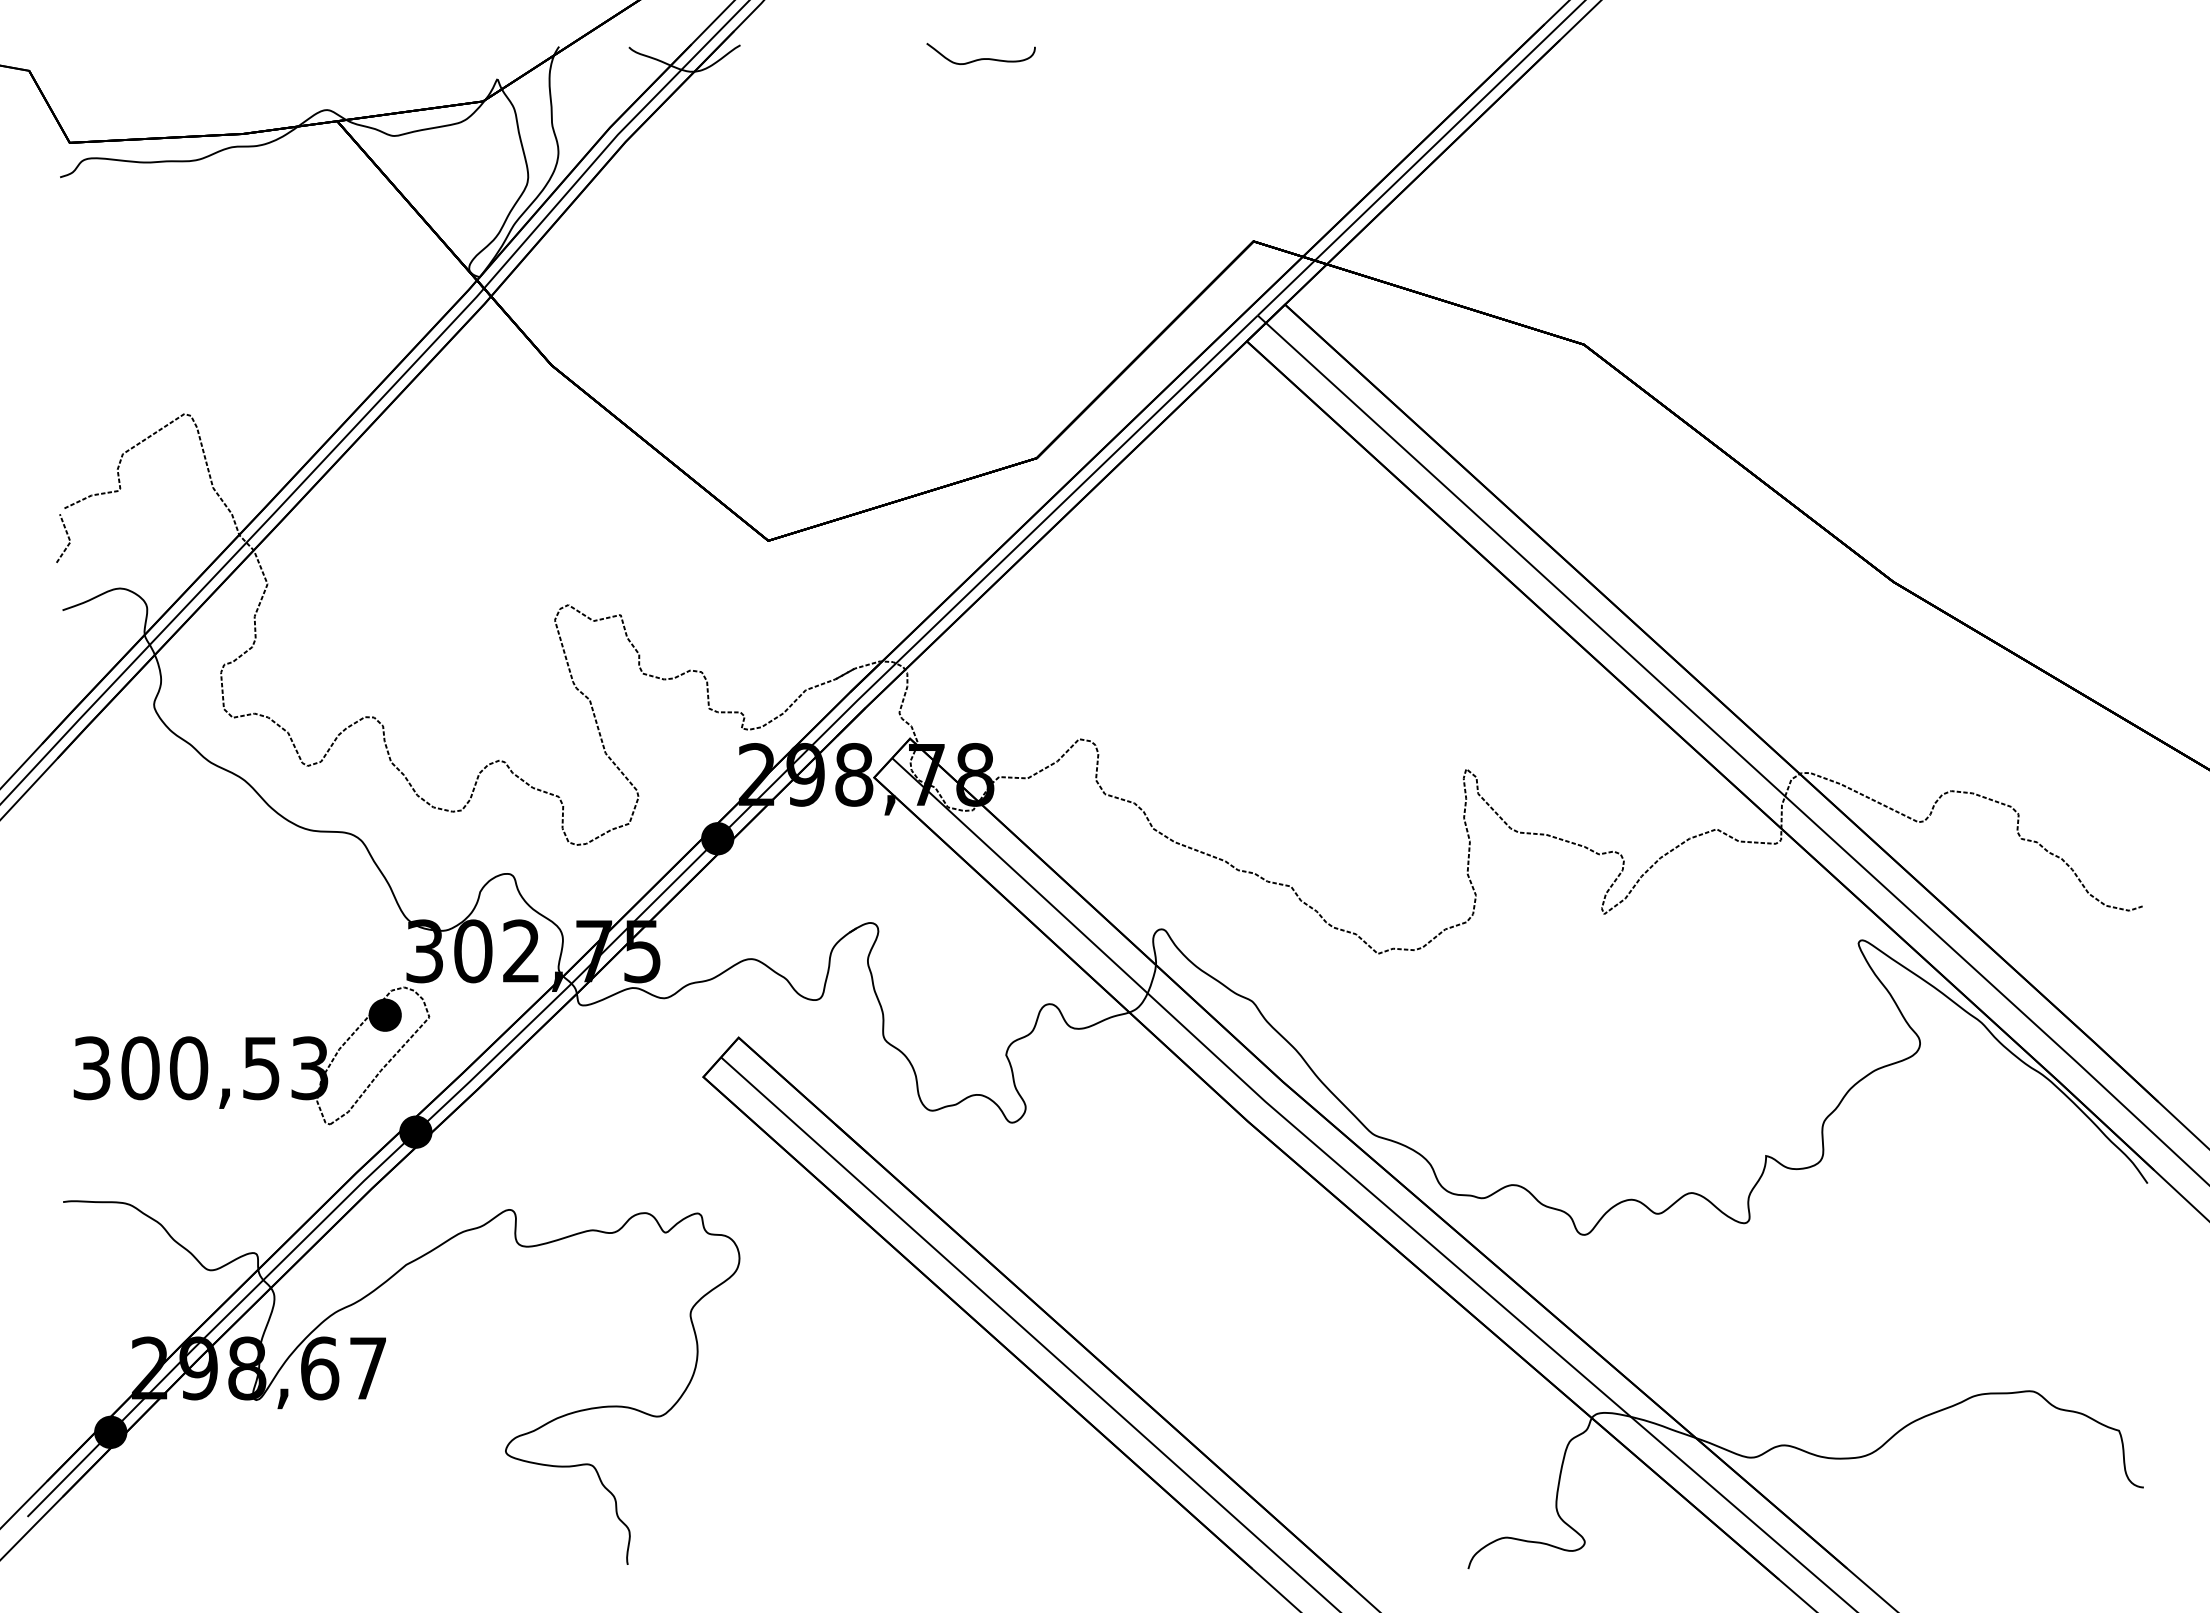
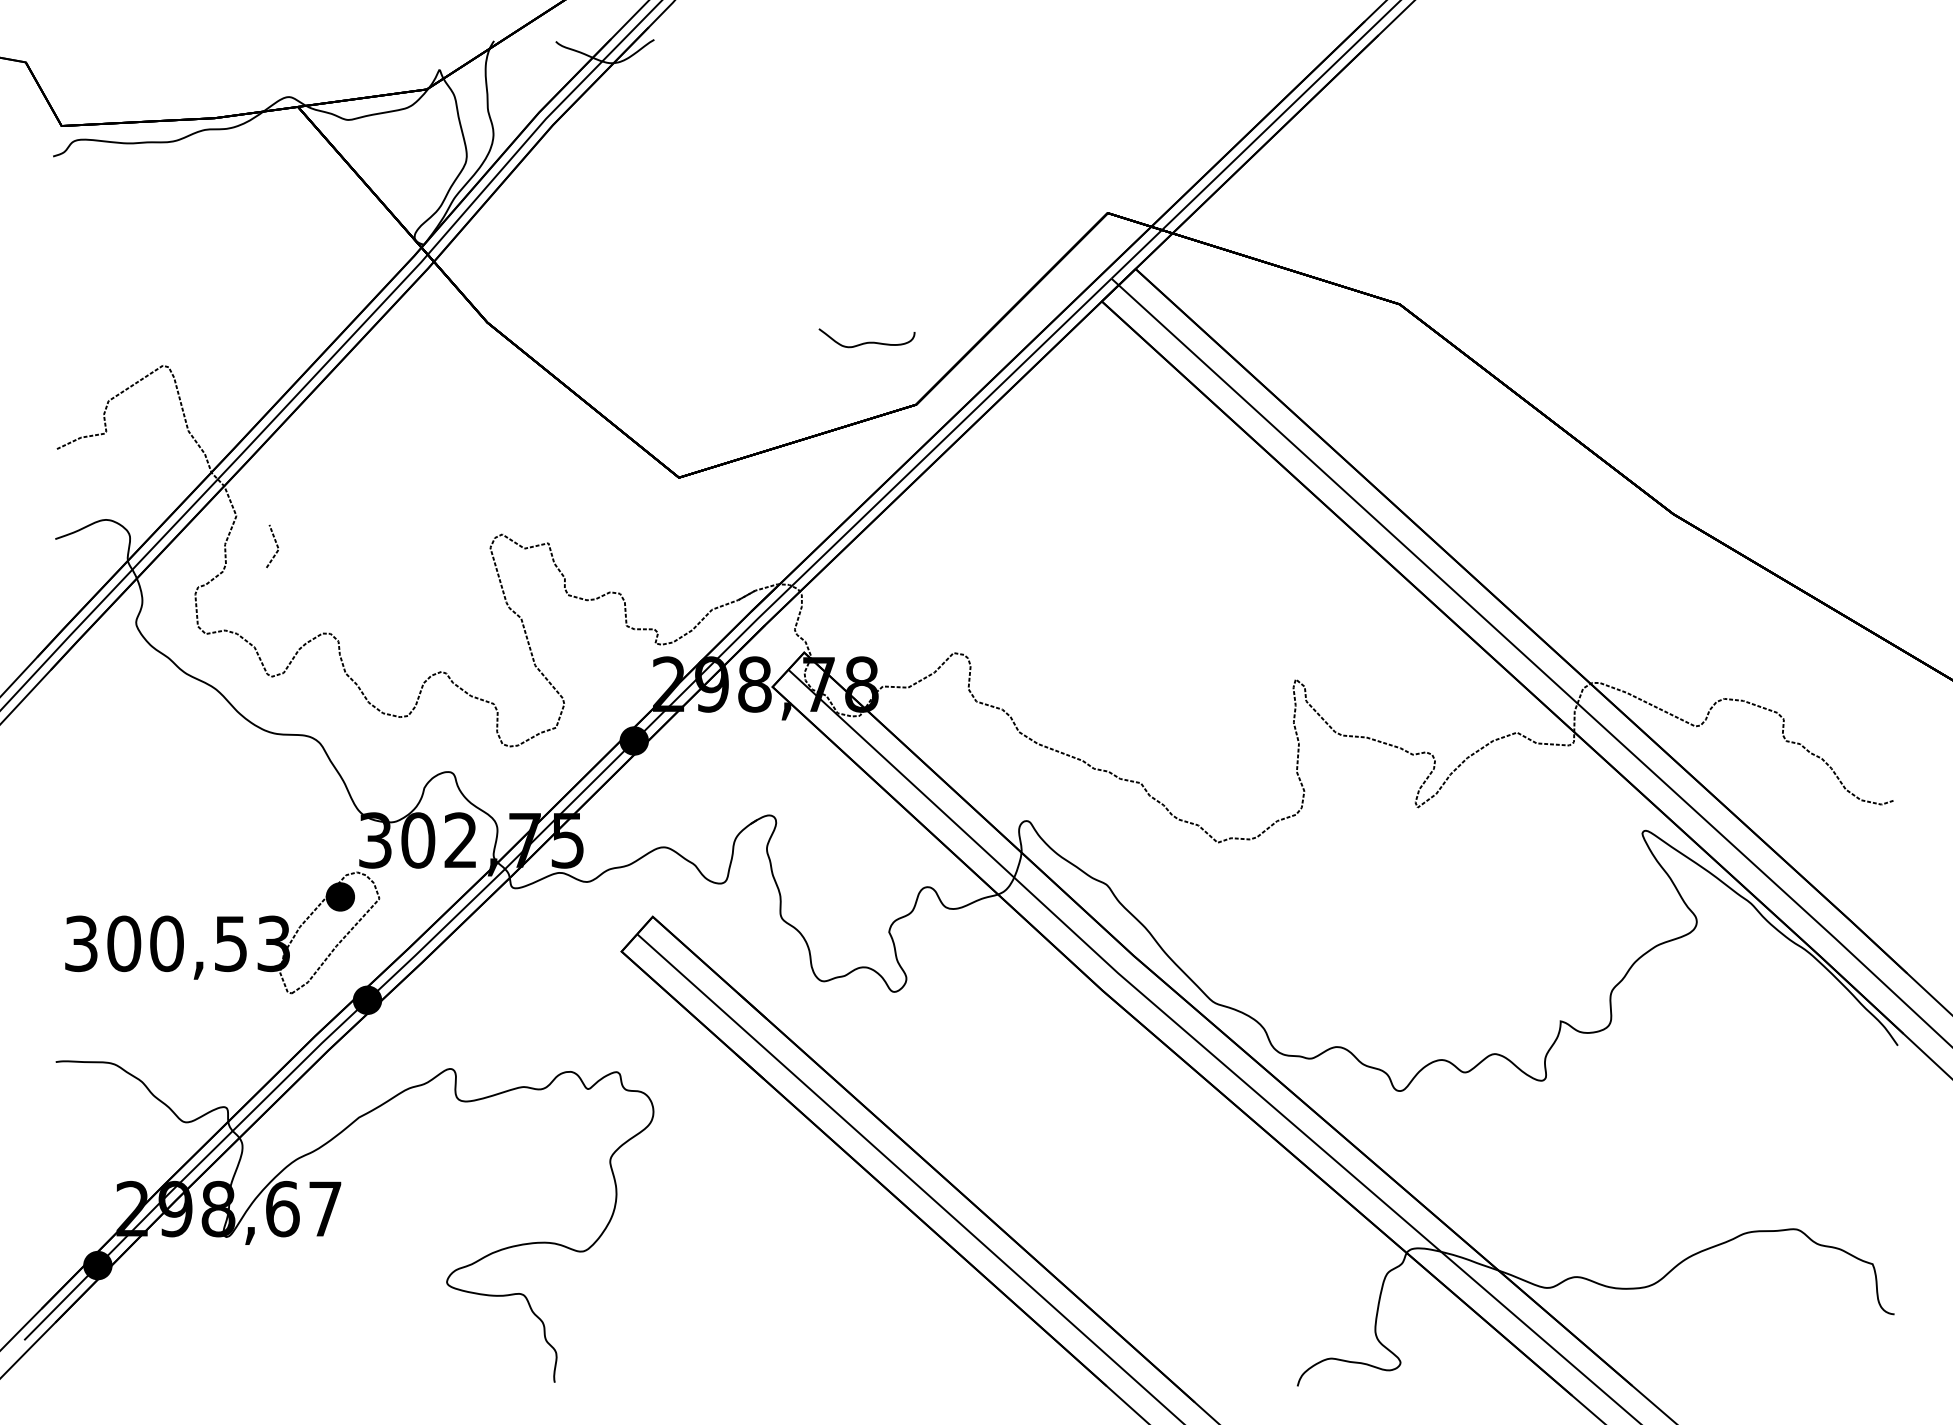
part: (980, 53) -> (866, 337), moved
line: (67, 537) -> (276, 545), moved

